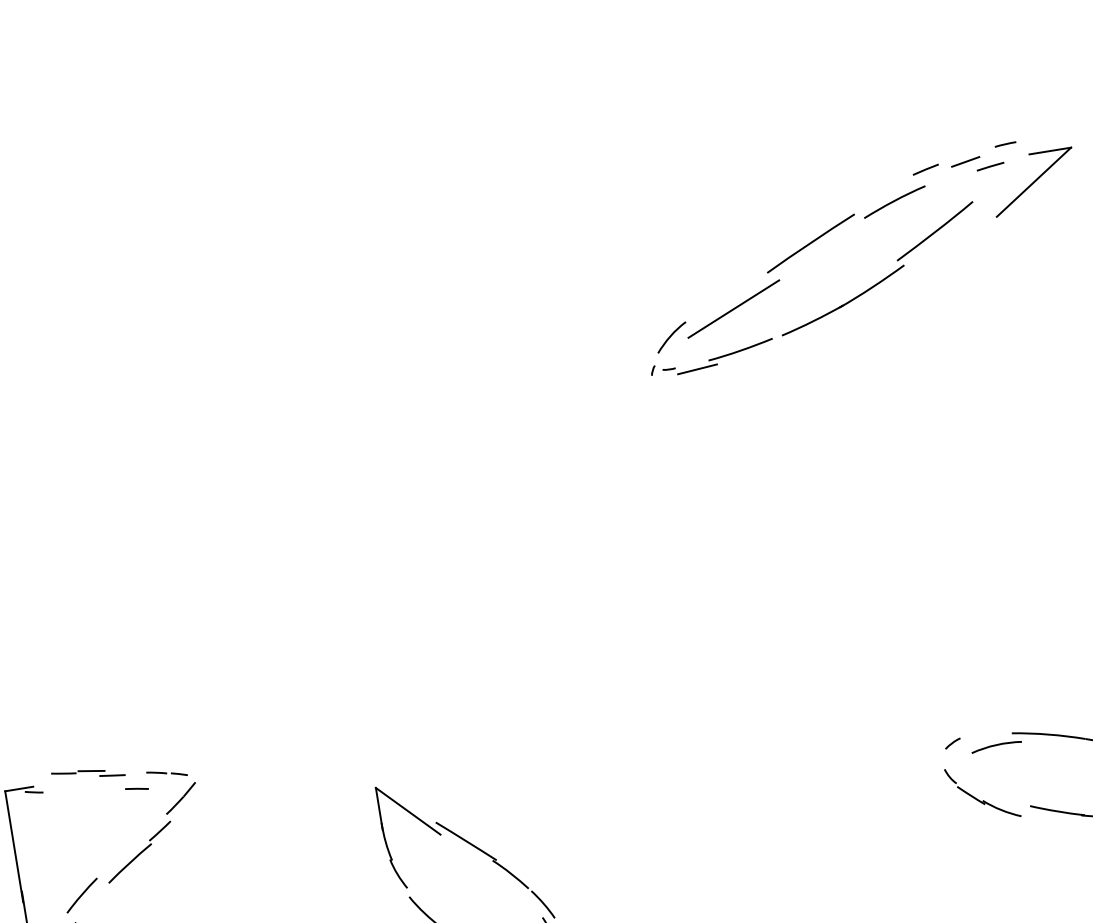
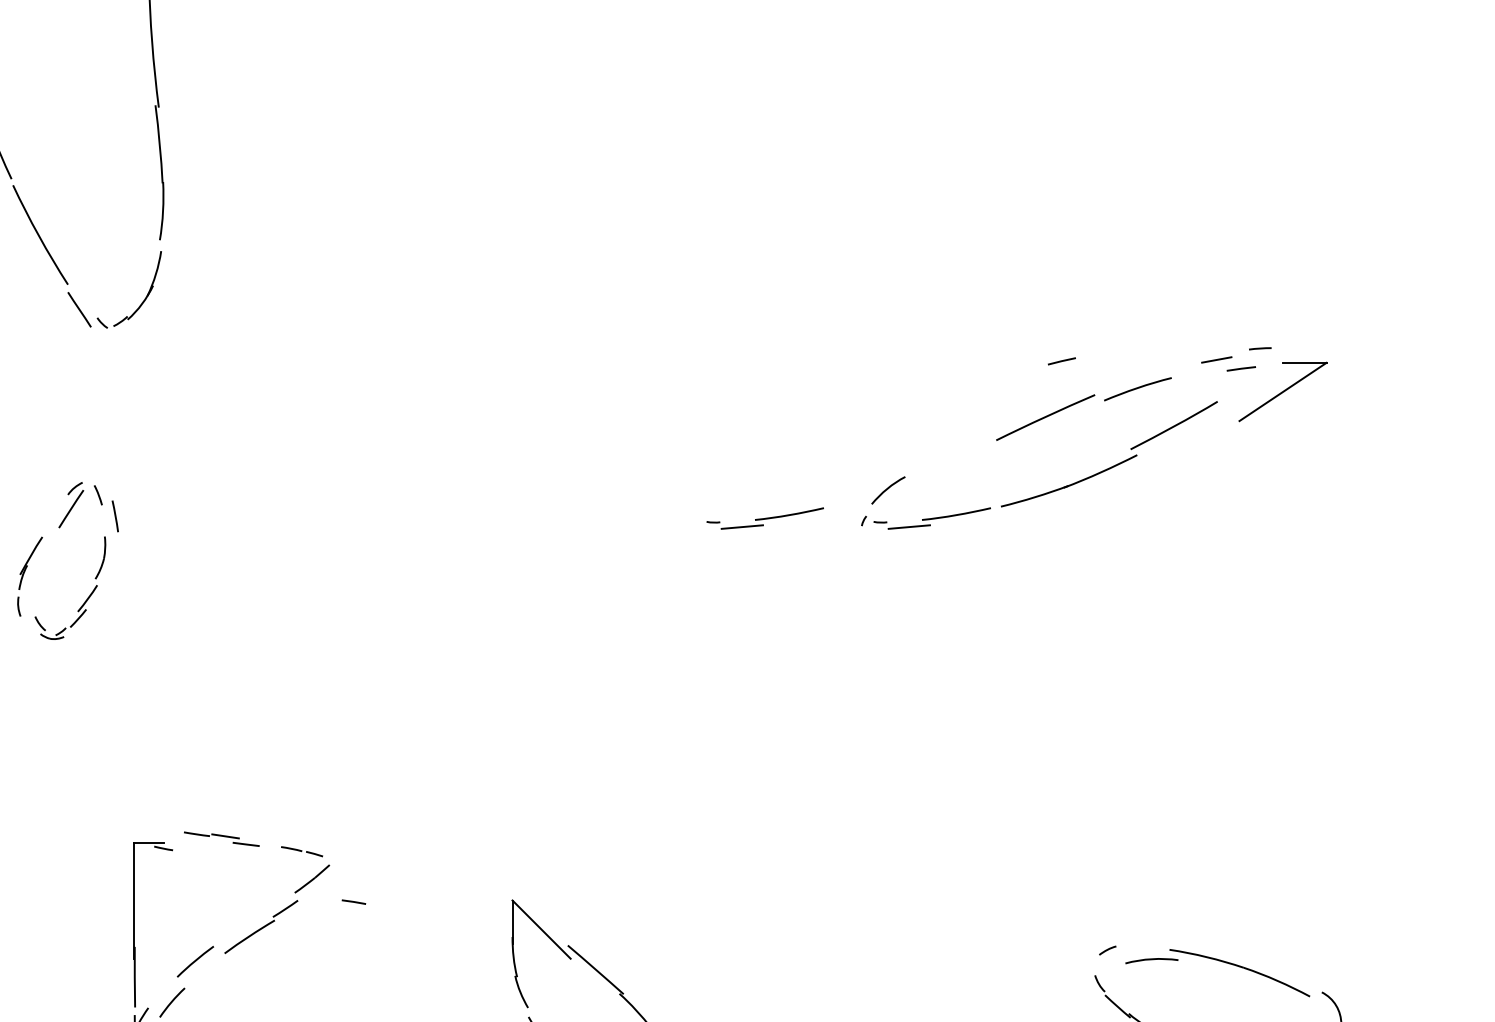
line: (925, 169) -> (1061, 361), moved
line: (734, 308) -> (956, 471), removed
part: (557, 383) -> (764, 518), added
line: (136, 788) -> (353, 901), moved

